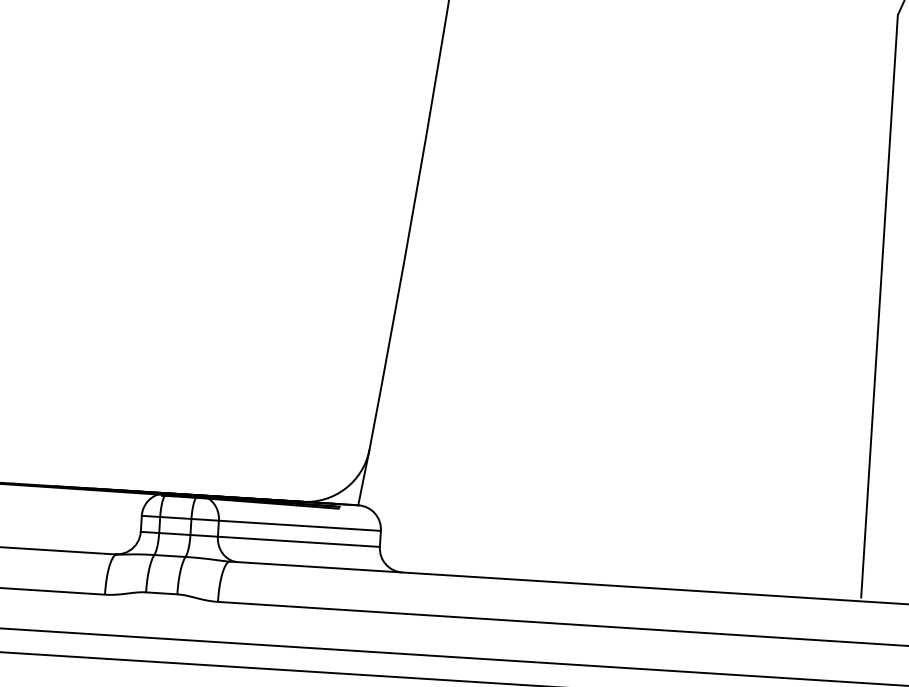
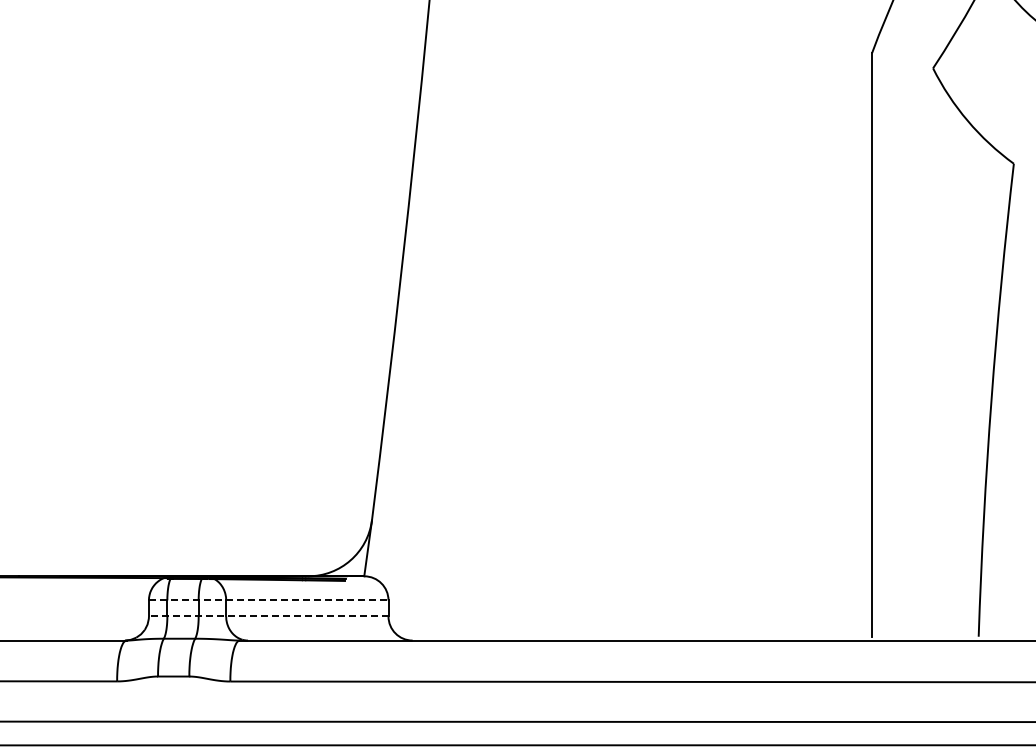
line: (261, 523) -> (268, 600), solid -> dashed
line: (260, 539) -> (268, 616), solid -> dashed

